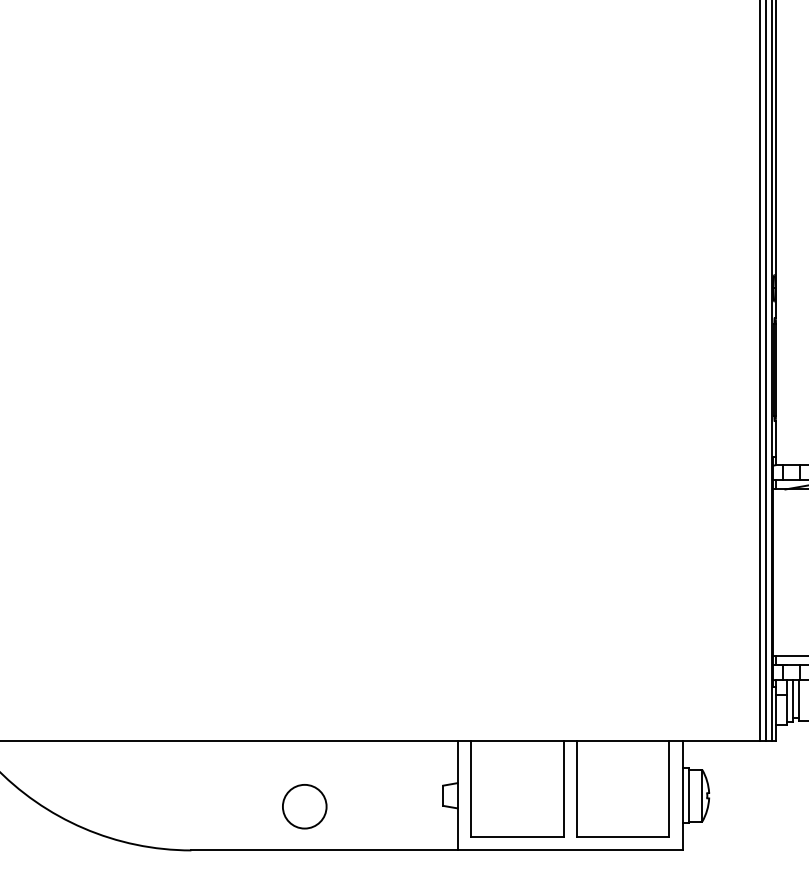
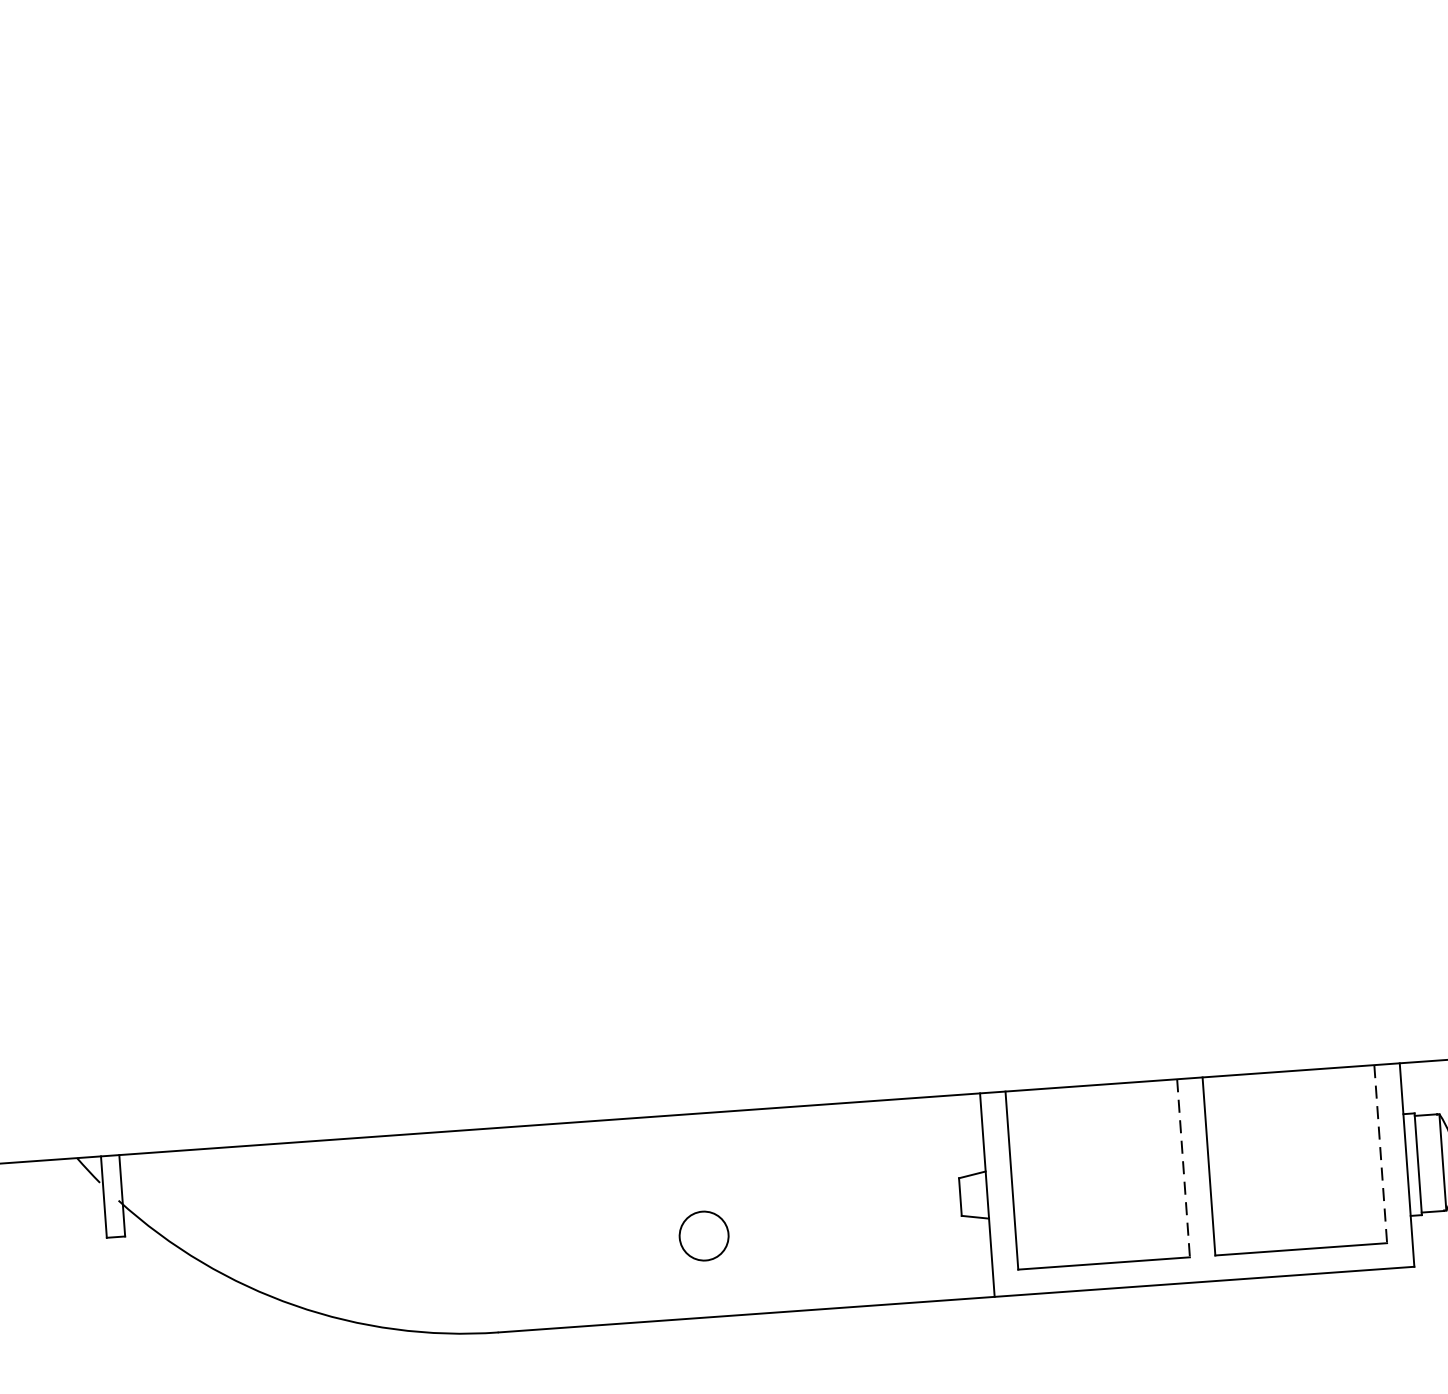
line: (563, 788) -> (1183, 1167), solid -> dashed
line: (669, 788) -> (1380, 1153), solid -> dashed
circle: (304, 806) -> (703, 1235), size x0.6

